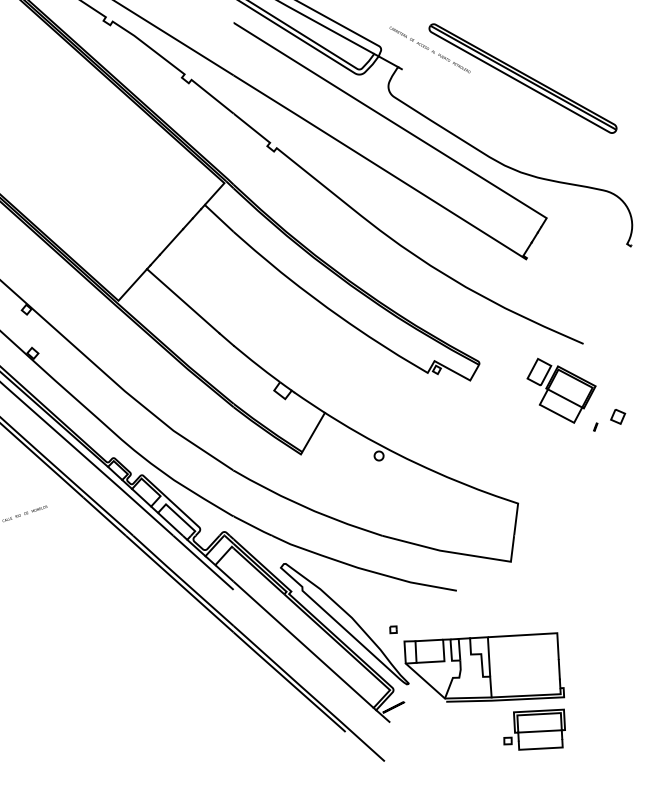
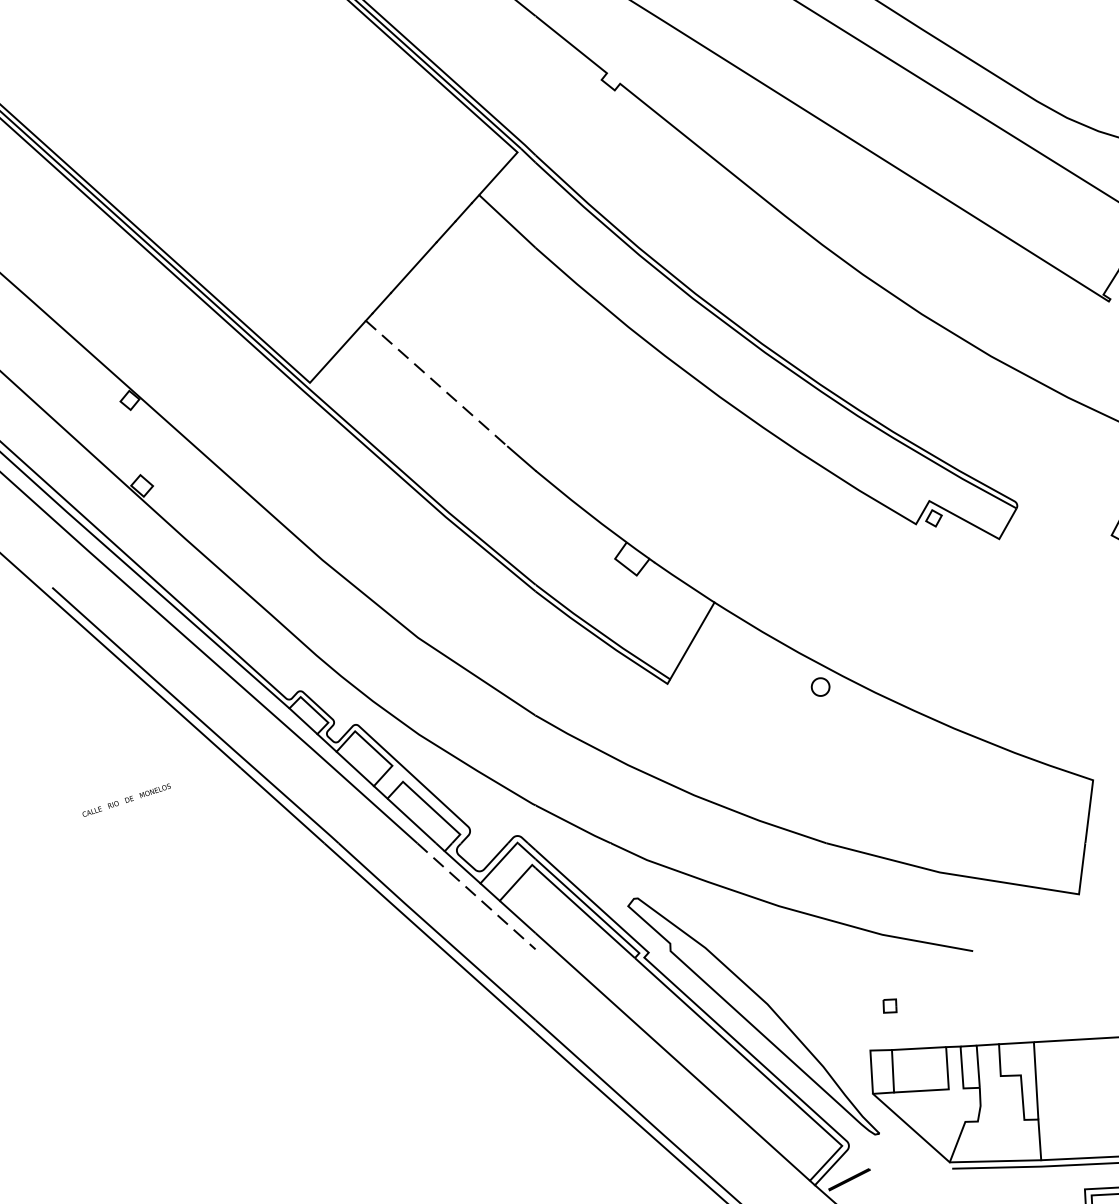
line: (183, 301) -> (437, 384), solid -> dashed
line: (203, 563) -> (476, 897), solid -> dashed
part: (393, 629) -> (890, 1005), moved

